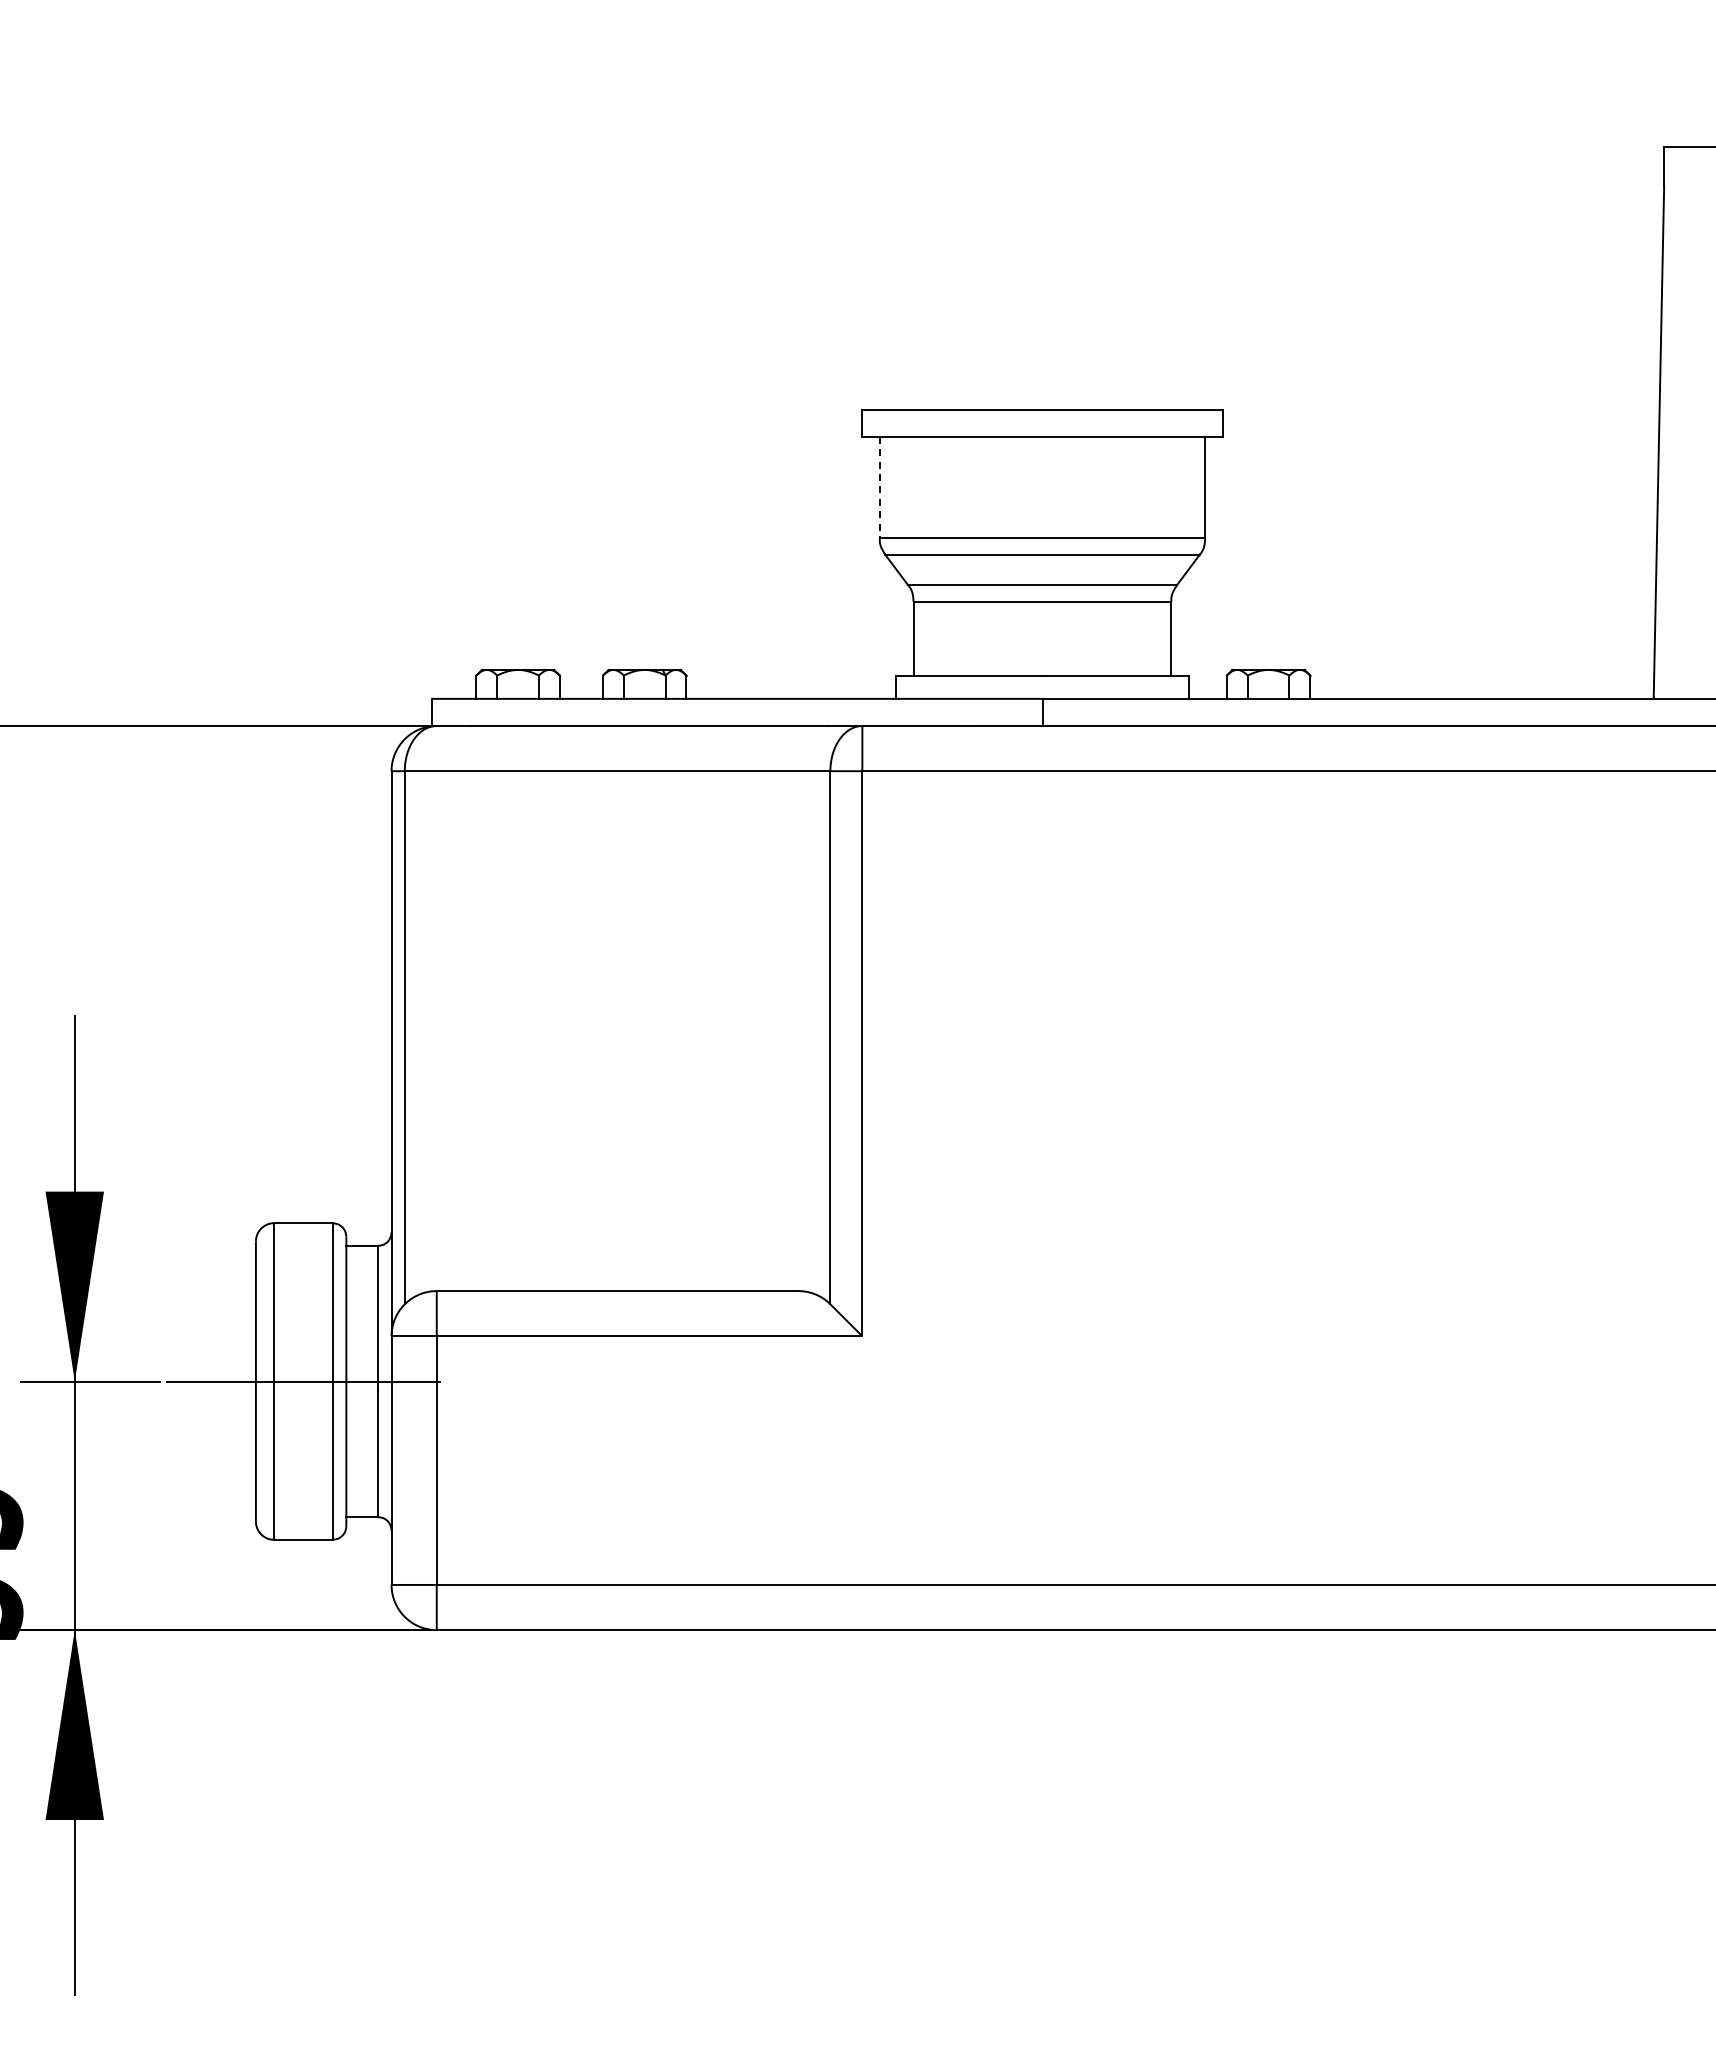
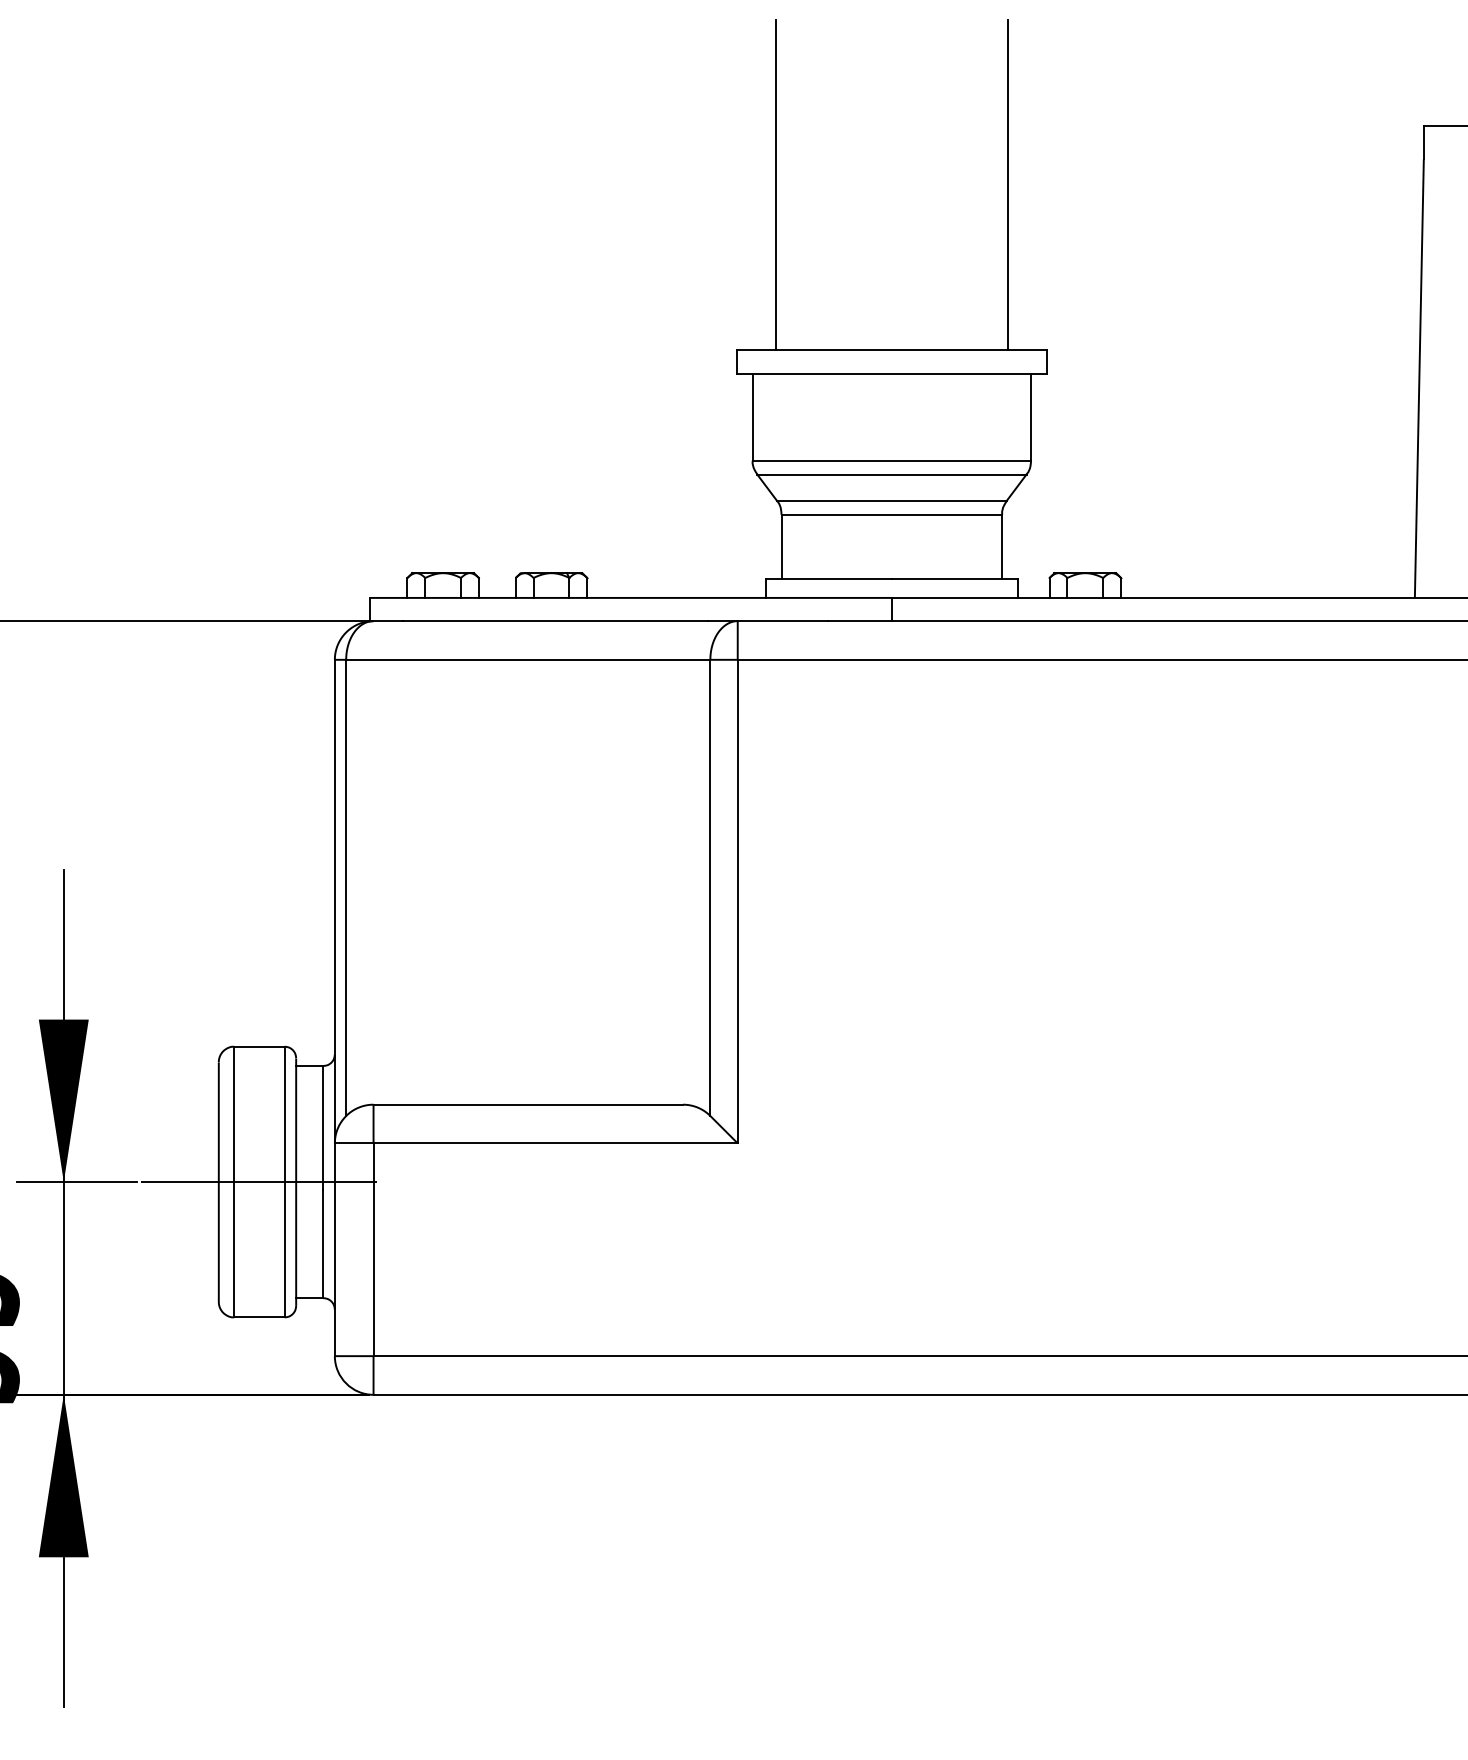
line: (906, 216) -> (775, 185), added
line: (1178, 216) -> (1008, 185), added
line: (879, 487) -> (752, 417), dashed -> solid

